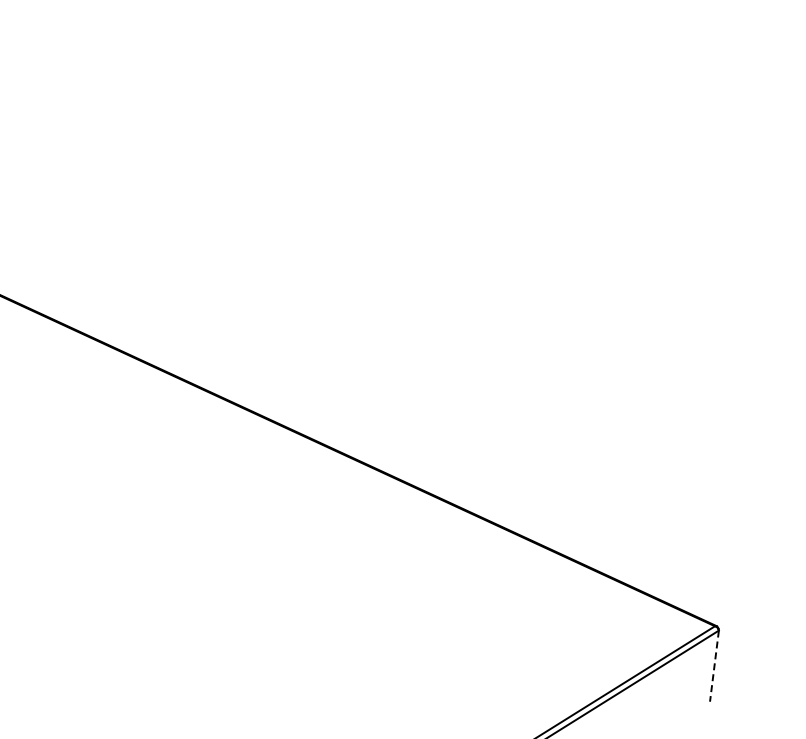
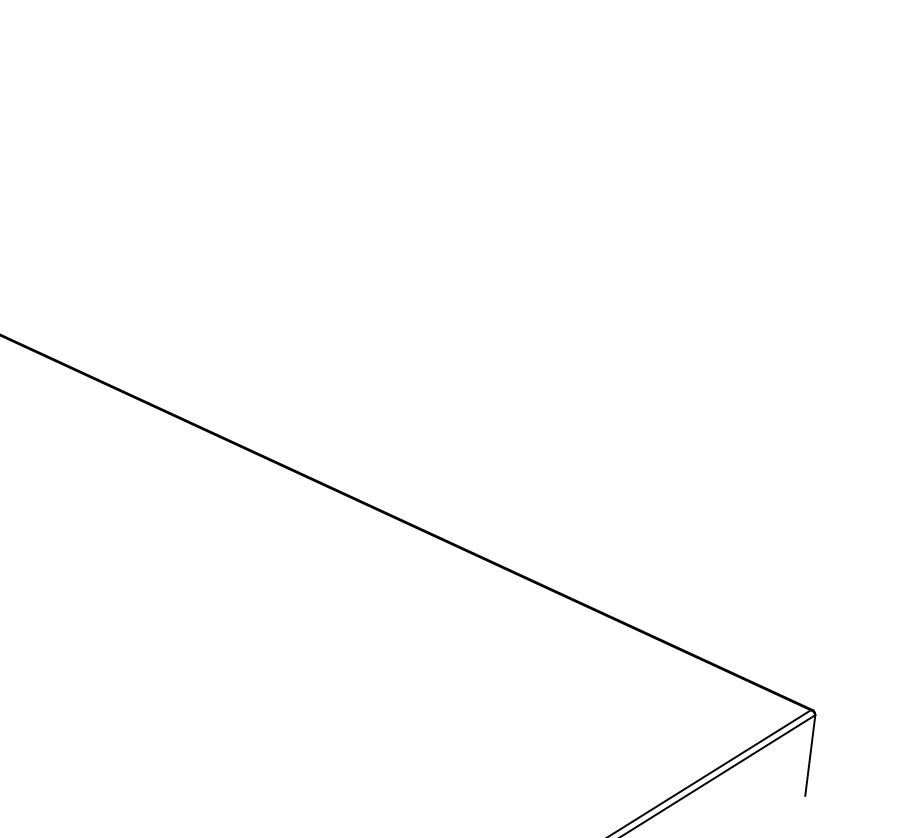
line: (714, 666) -> (810, 755), dashed -> solid

